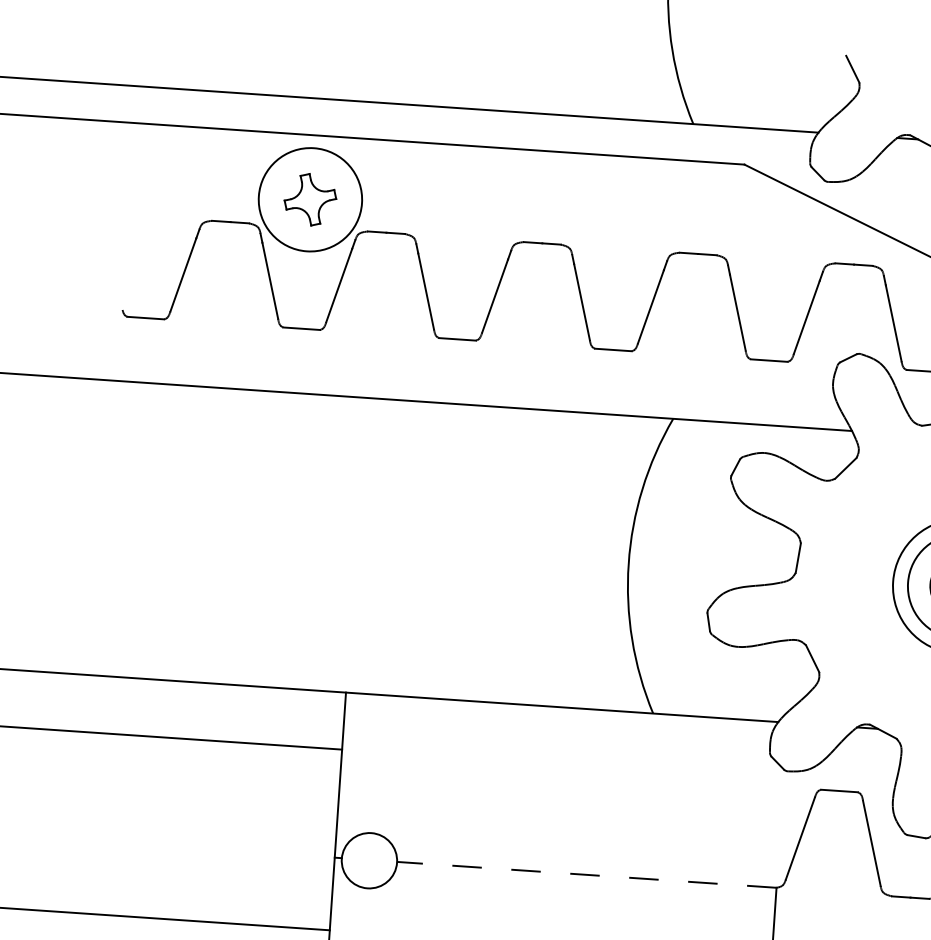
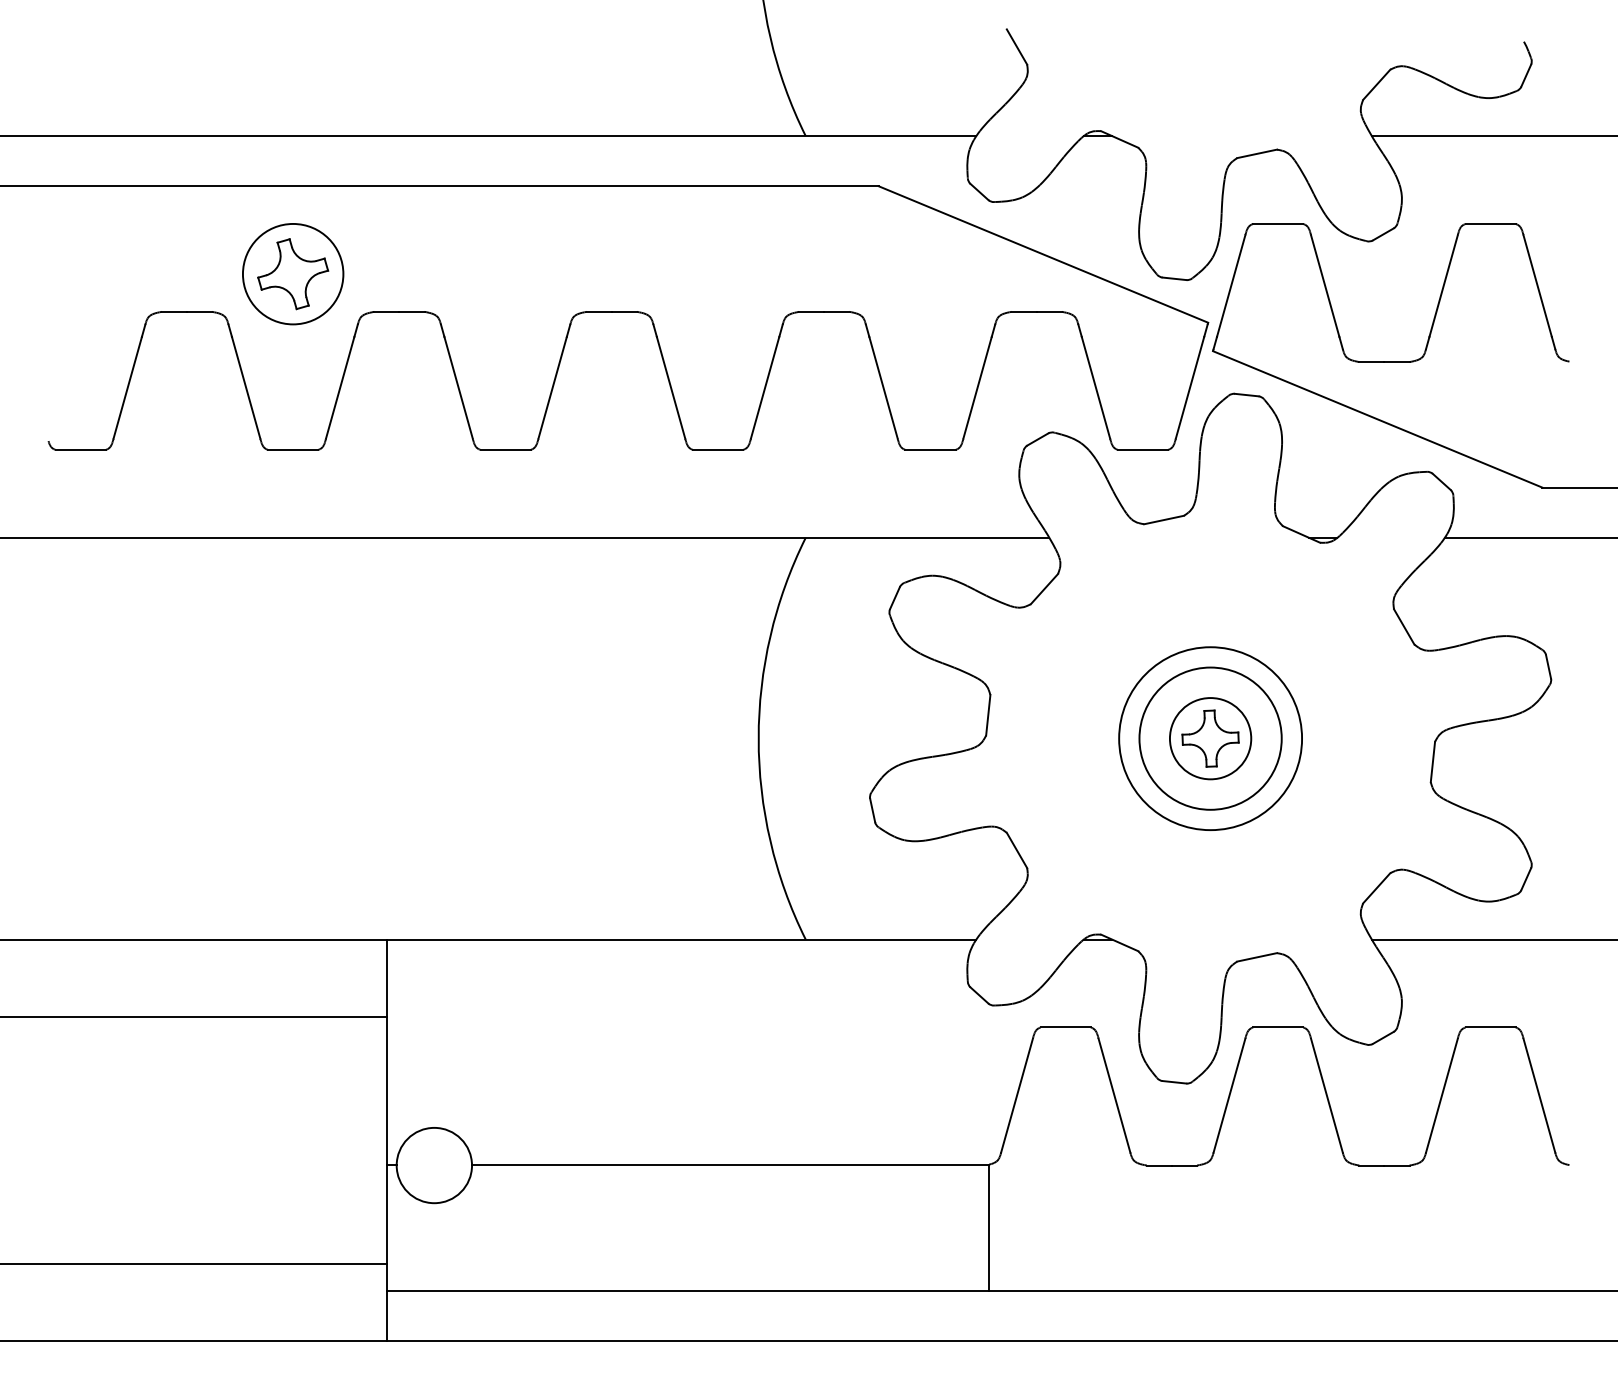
circle: (309, 199) -> (292, 273), size x0.71
line: (586, 874) -> (730, 1164), dashed -> solid

